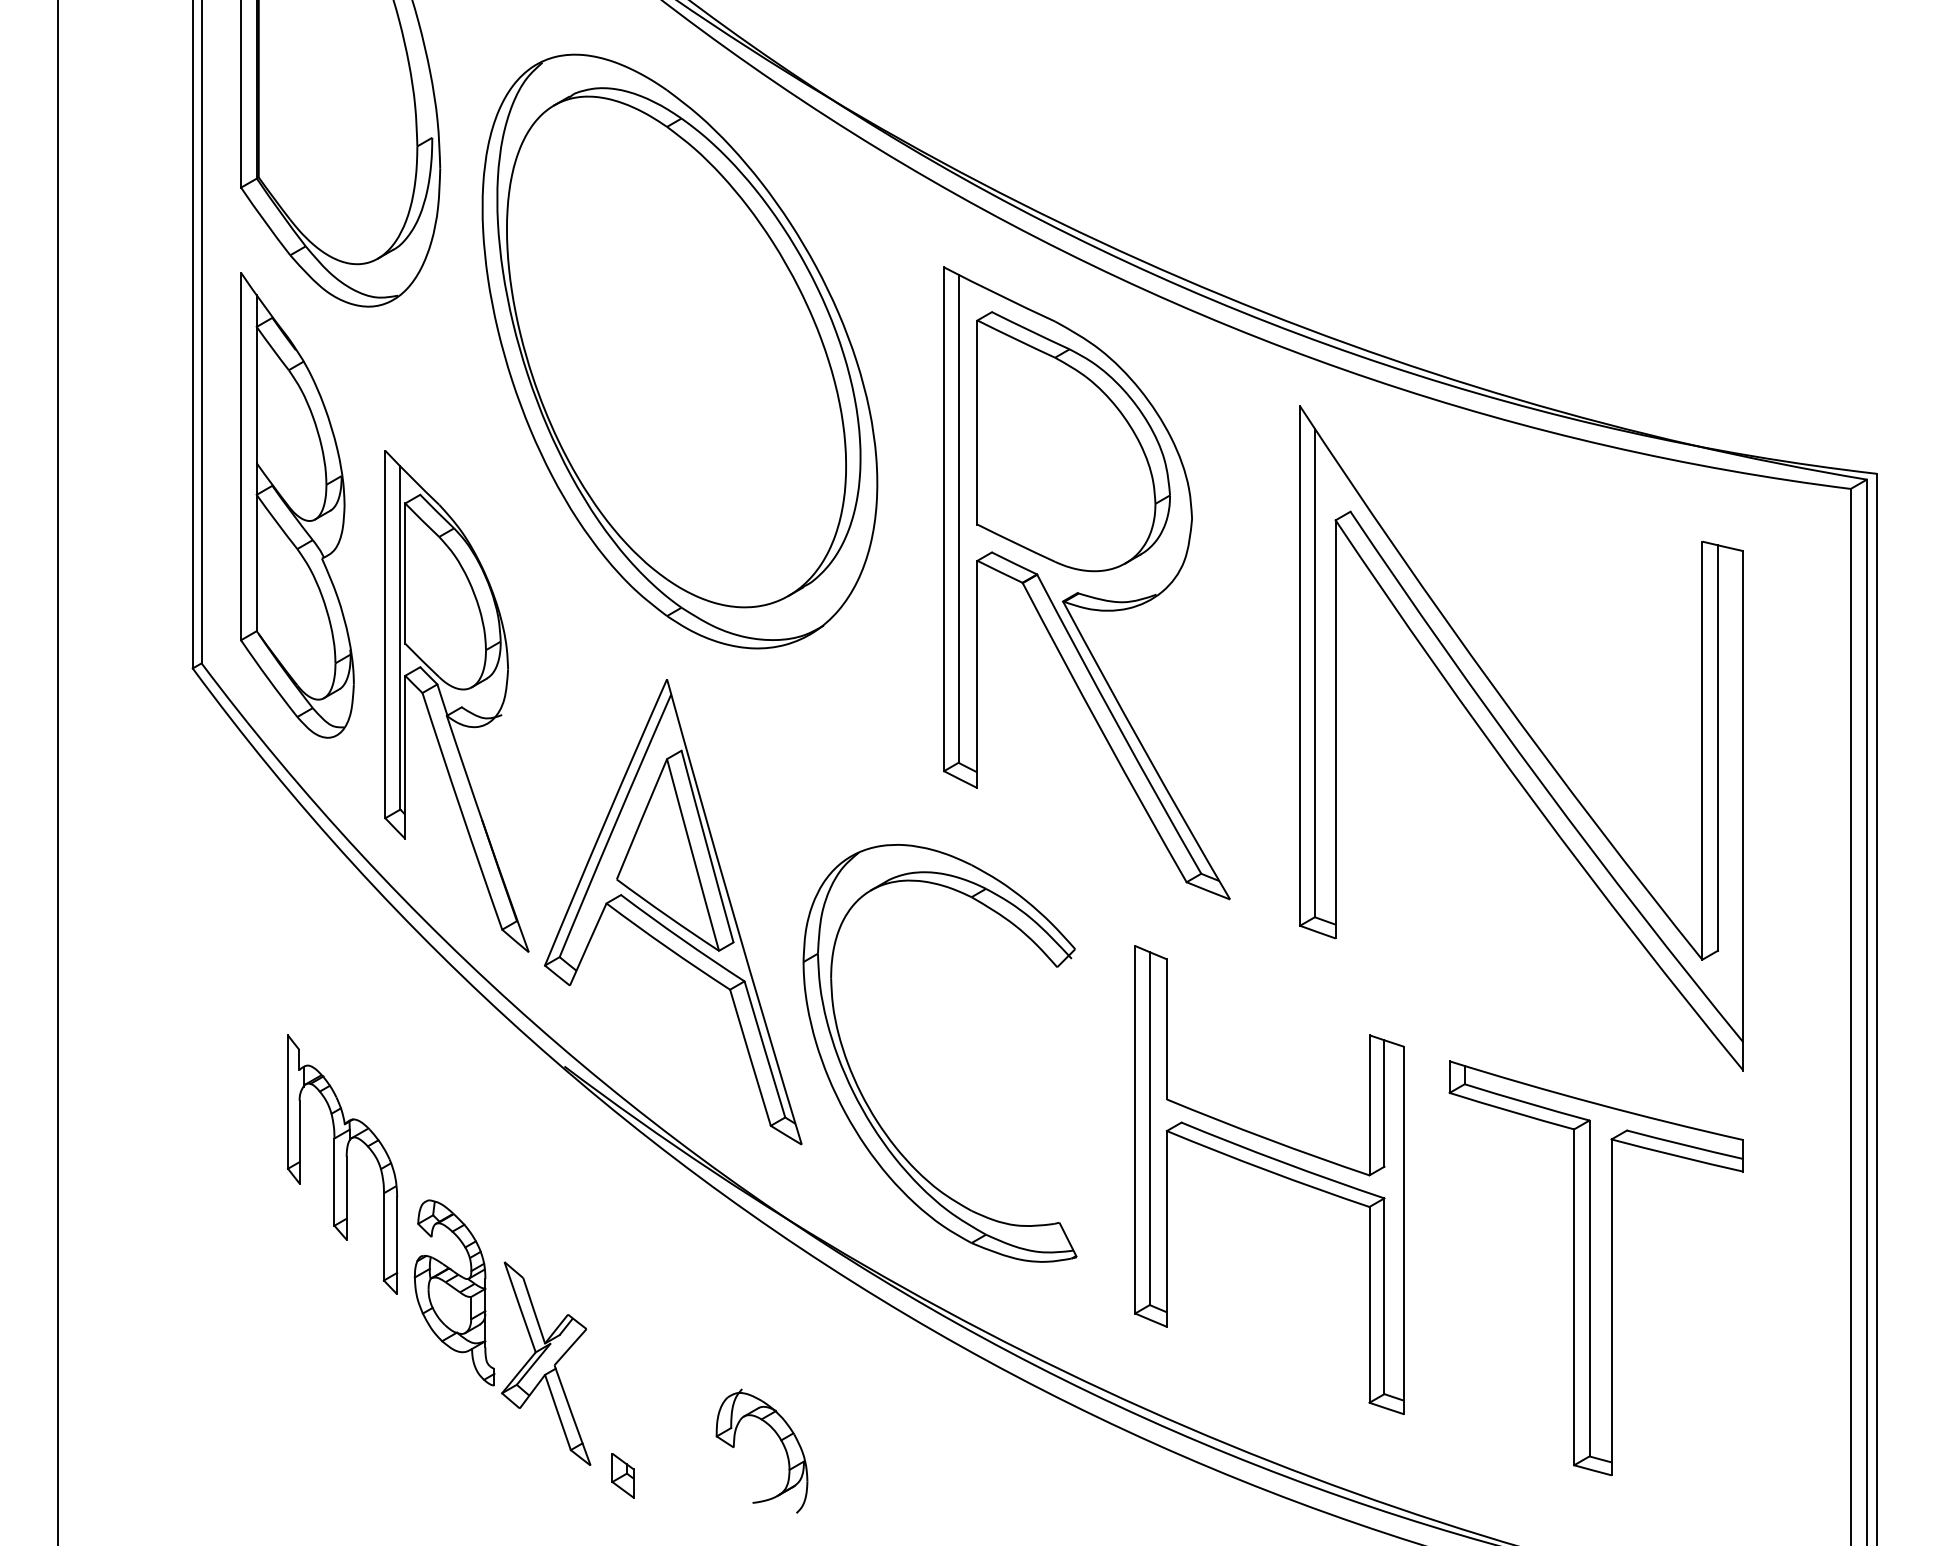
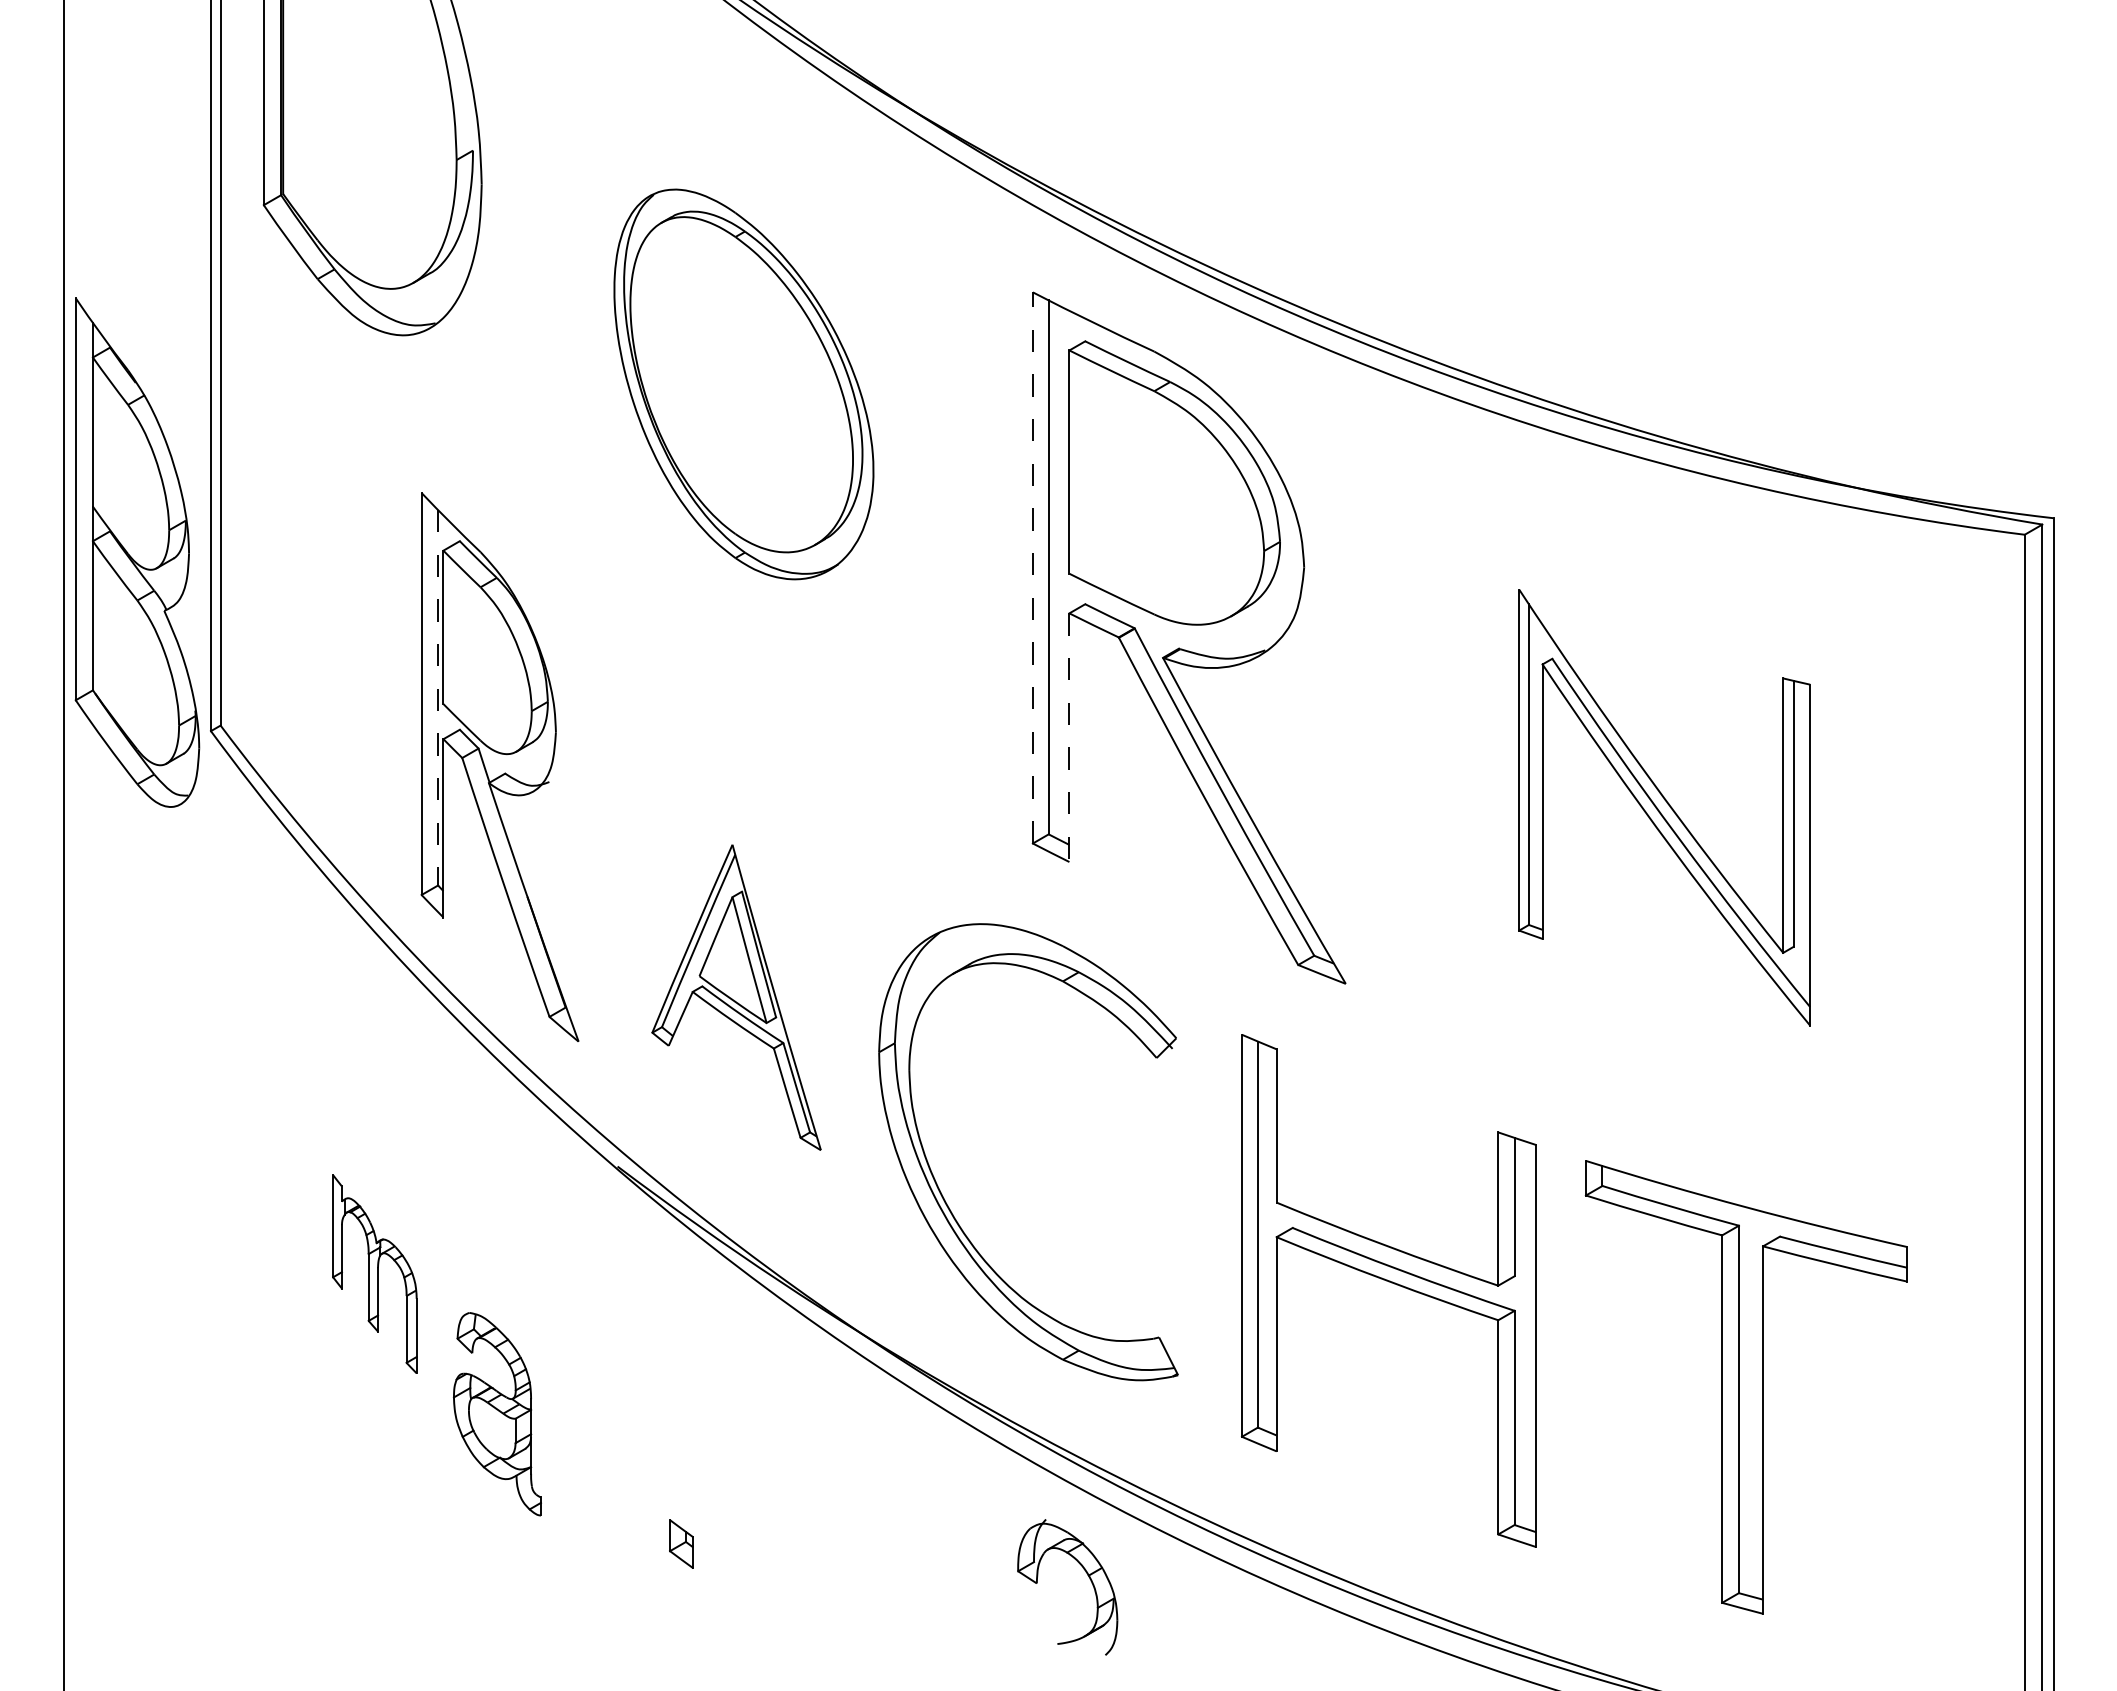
part: (679, 351) -> (743, 384), size x0.6
part: (297, 505) -> (137, 552), moved
line: (943, 518) -> (1032, 567), solid -> dashed
line: (400, 637) -> (438, 697), solid -> dashed
line: (977, 675) -> (1069, 738), solid -> dashed
part: (1521, 738) -> (1664, 807), size x0.6
part: (673, 911) -> (736, 997), size x0.6
part: (342, 1165) -> (374, 1274), size x0.7
part: (546, 1363) -> (597, 1491), removed
part: (781, 1442) -> (1088, 1577), moved
part: (622, 1475) -> (681, 1543), moved

